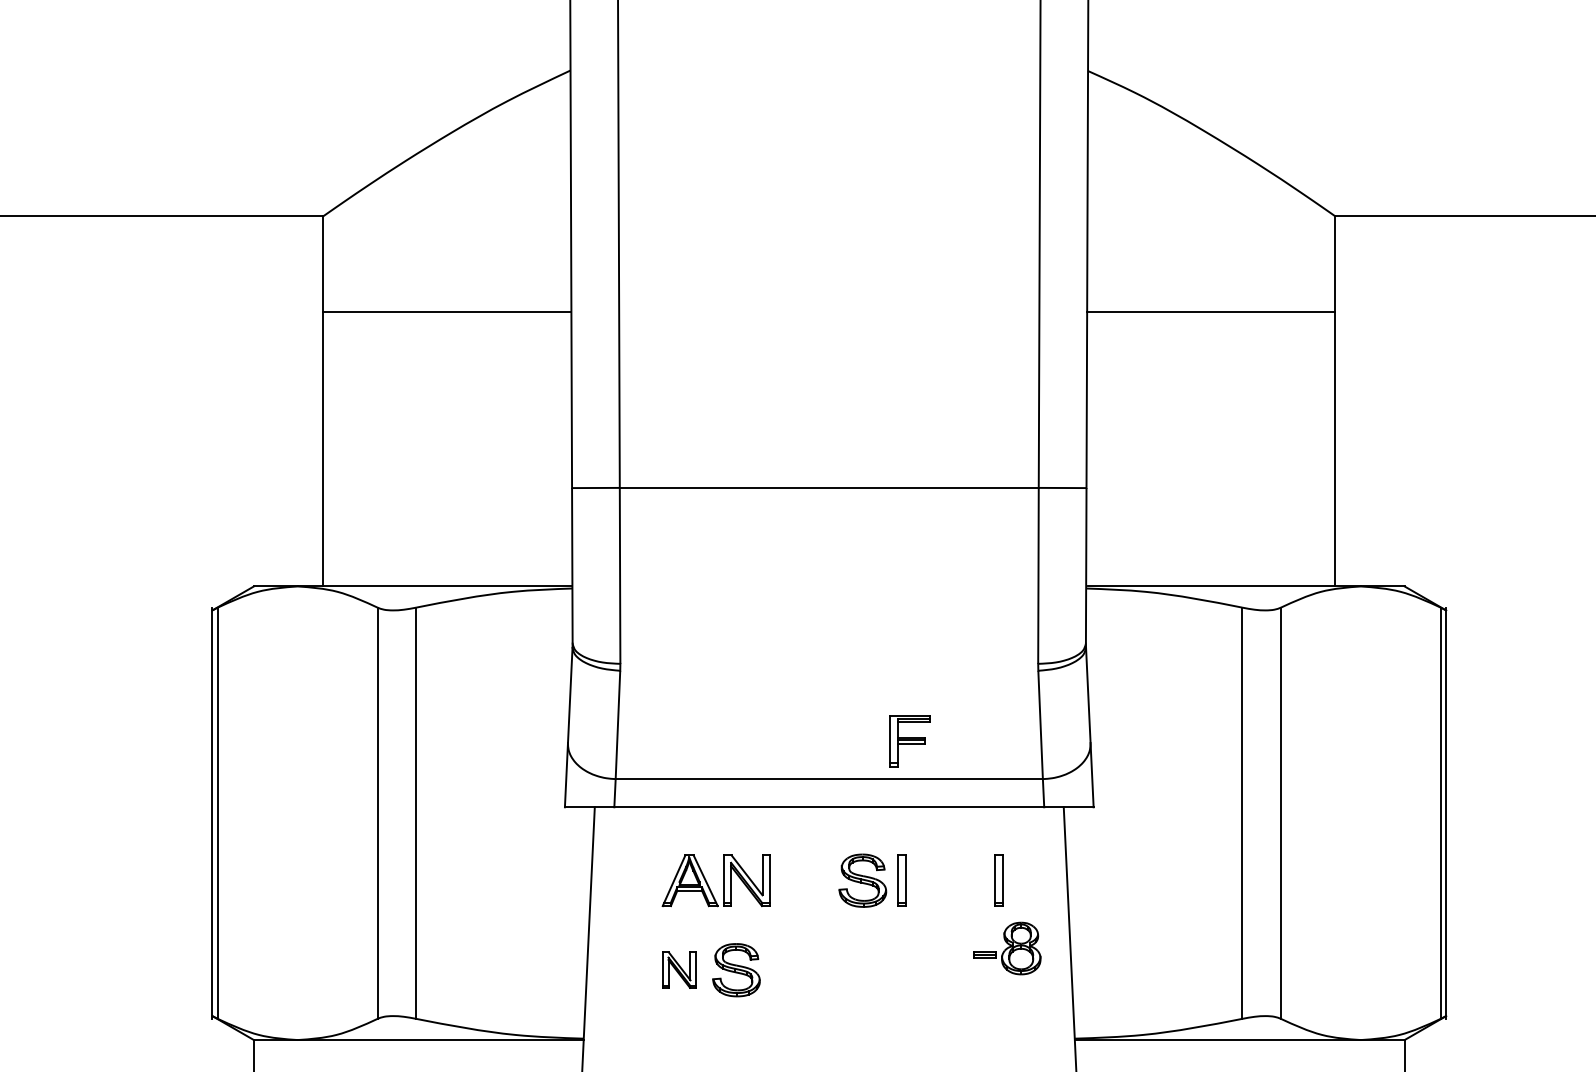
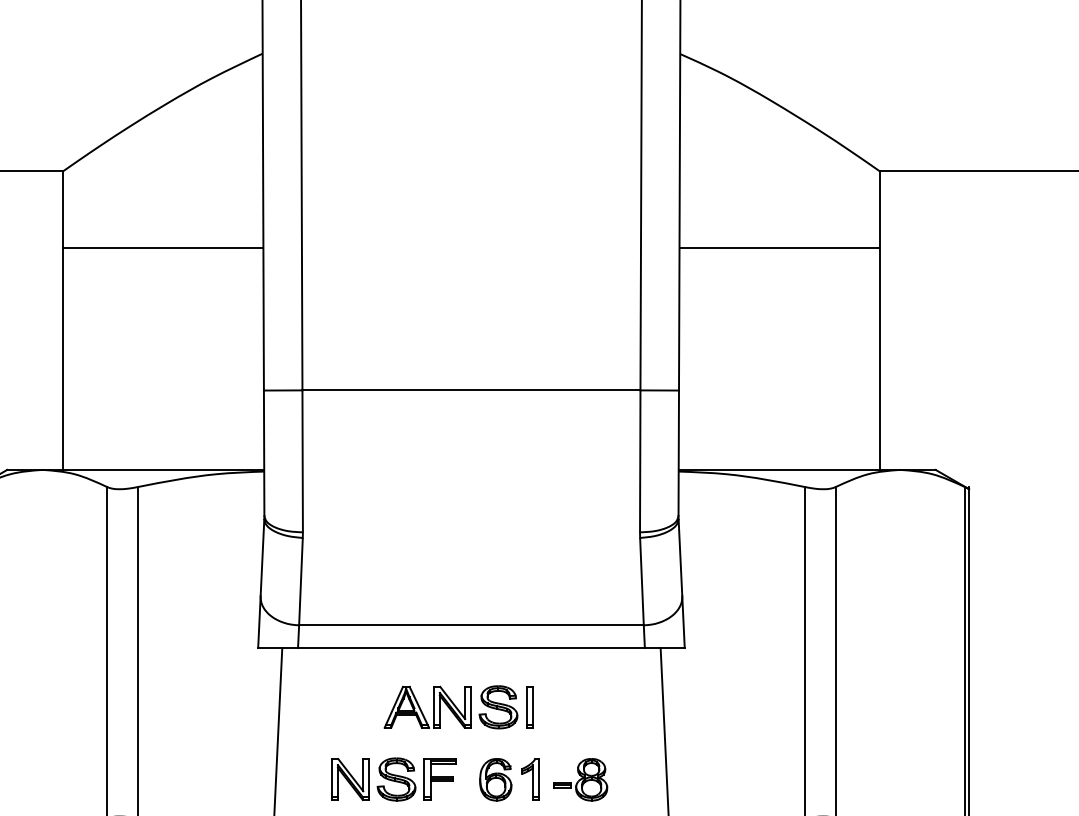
part: (909, 741) -> (440, 779), moved
part: (723, 880) -> (433, 707), moved
part: (998, 880) -> (607, 707), removed
part: (1007, 948) -> (580, 779), moved
part: (679, 969) -> (350, 778), size x1.43
part: (859, 970) -> (495, 779), added
part: (902, 970) -> (530, 779), added

